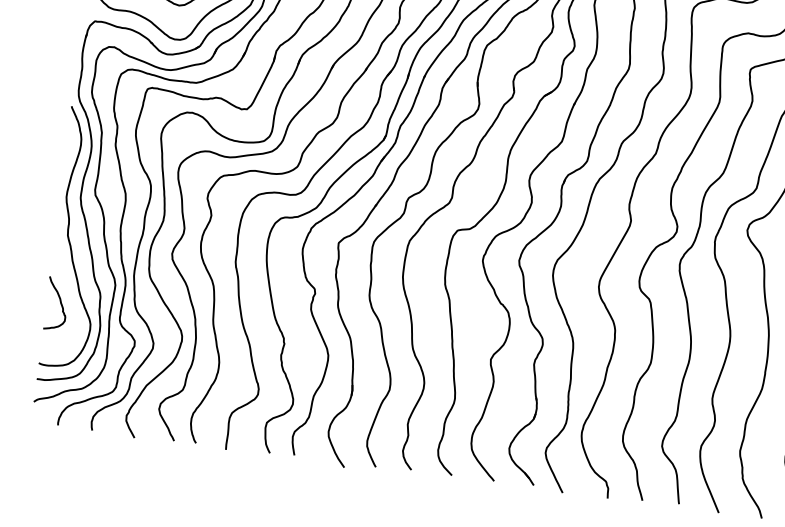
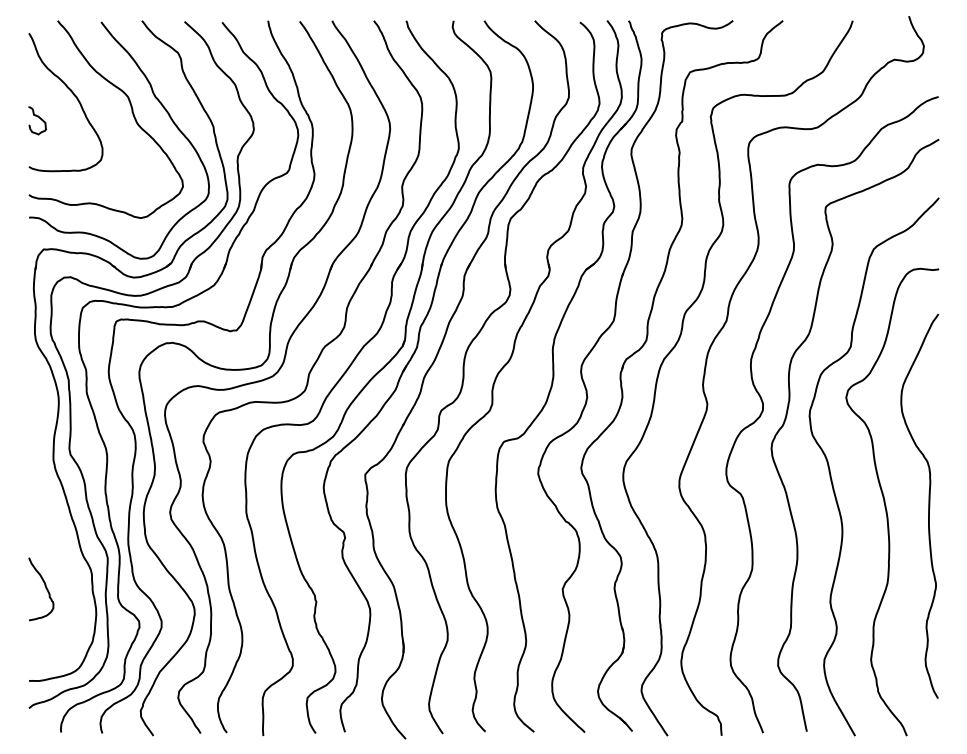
curve: (70, 240) -> (47, 512), removed

